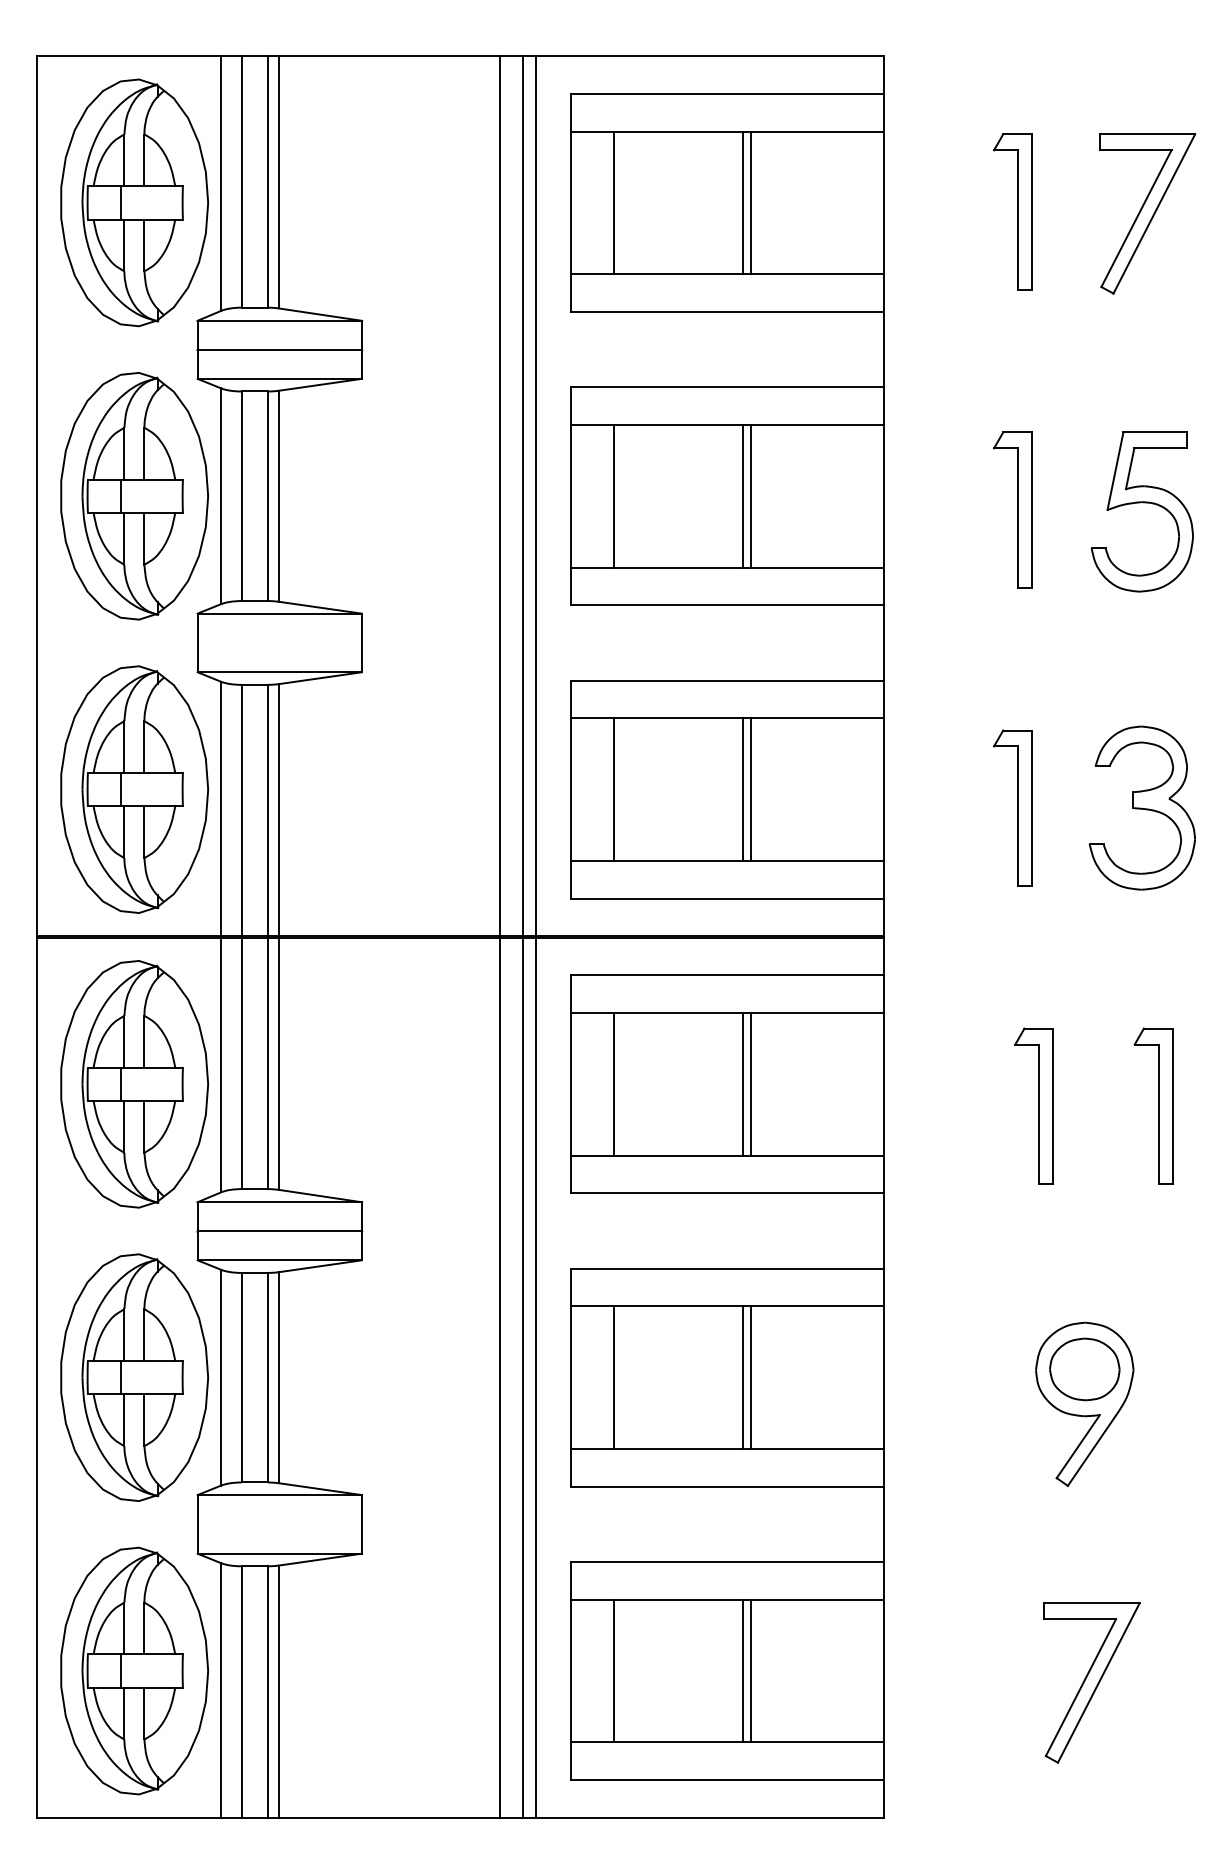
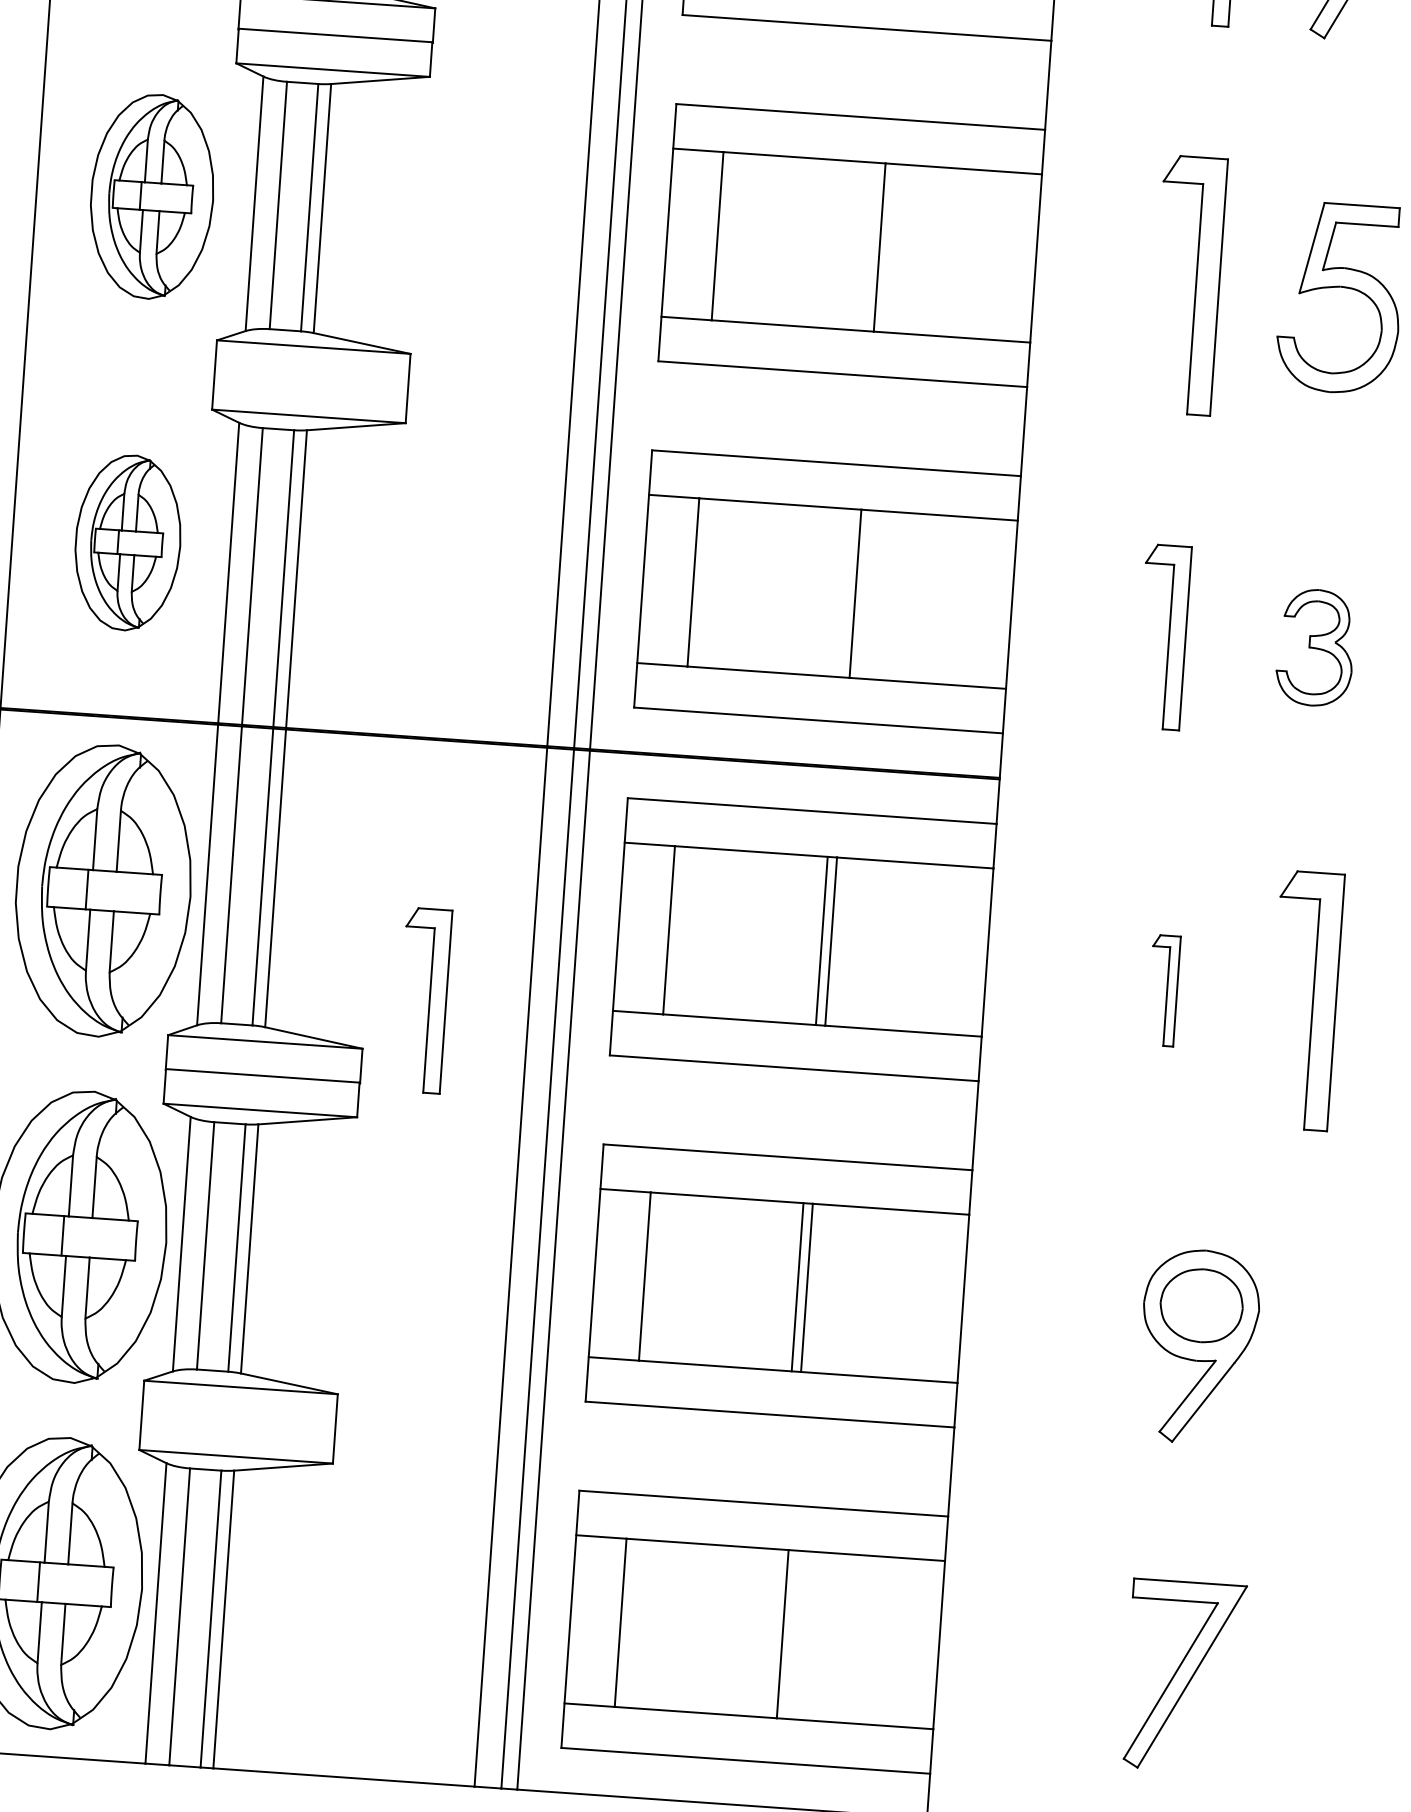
part: (134, 496) -> (152, 196), size x0.7
line: (743, 496) -> (870, 247), removed
part: (1012, 509) -> (1187, 284), size x1.4
part: (134, 789) -> (127, 542), size x0.6
line: (743, 789) -> (846, 593), removed
part: (1141, 807) -> (1314, 647), size x0.6
part: (1033, 1105) -> (1162, 989), size x0.6
part: (1153, 1105) -> (1304, 999), size x1.4
part: (410, 1157) -> (423, 999), added
line: (743, 1670) -> (773, 1632), removed

